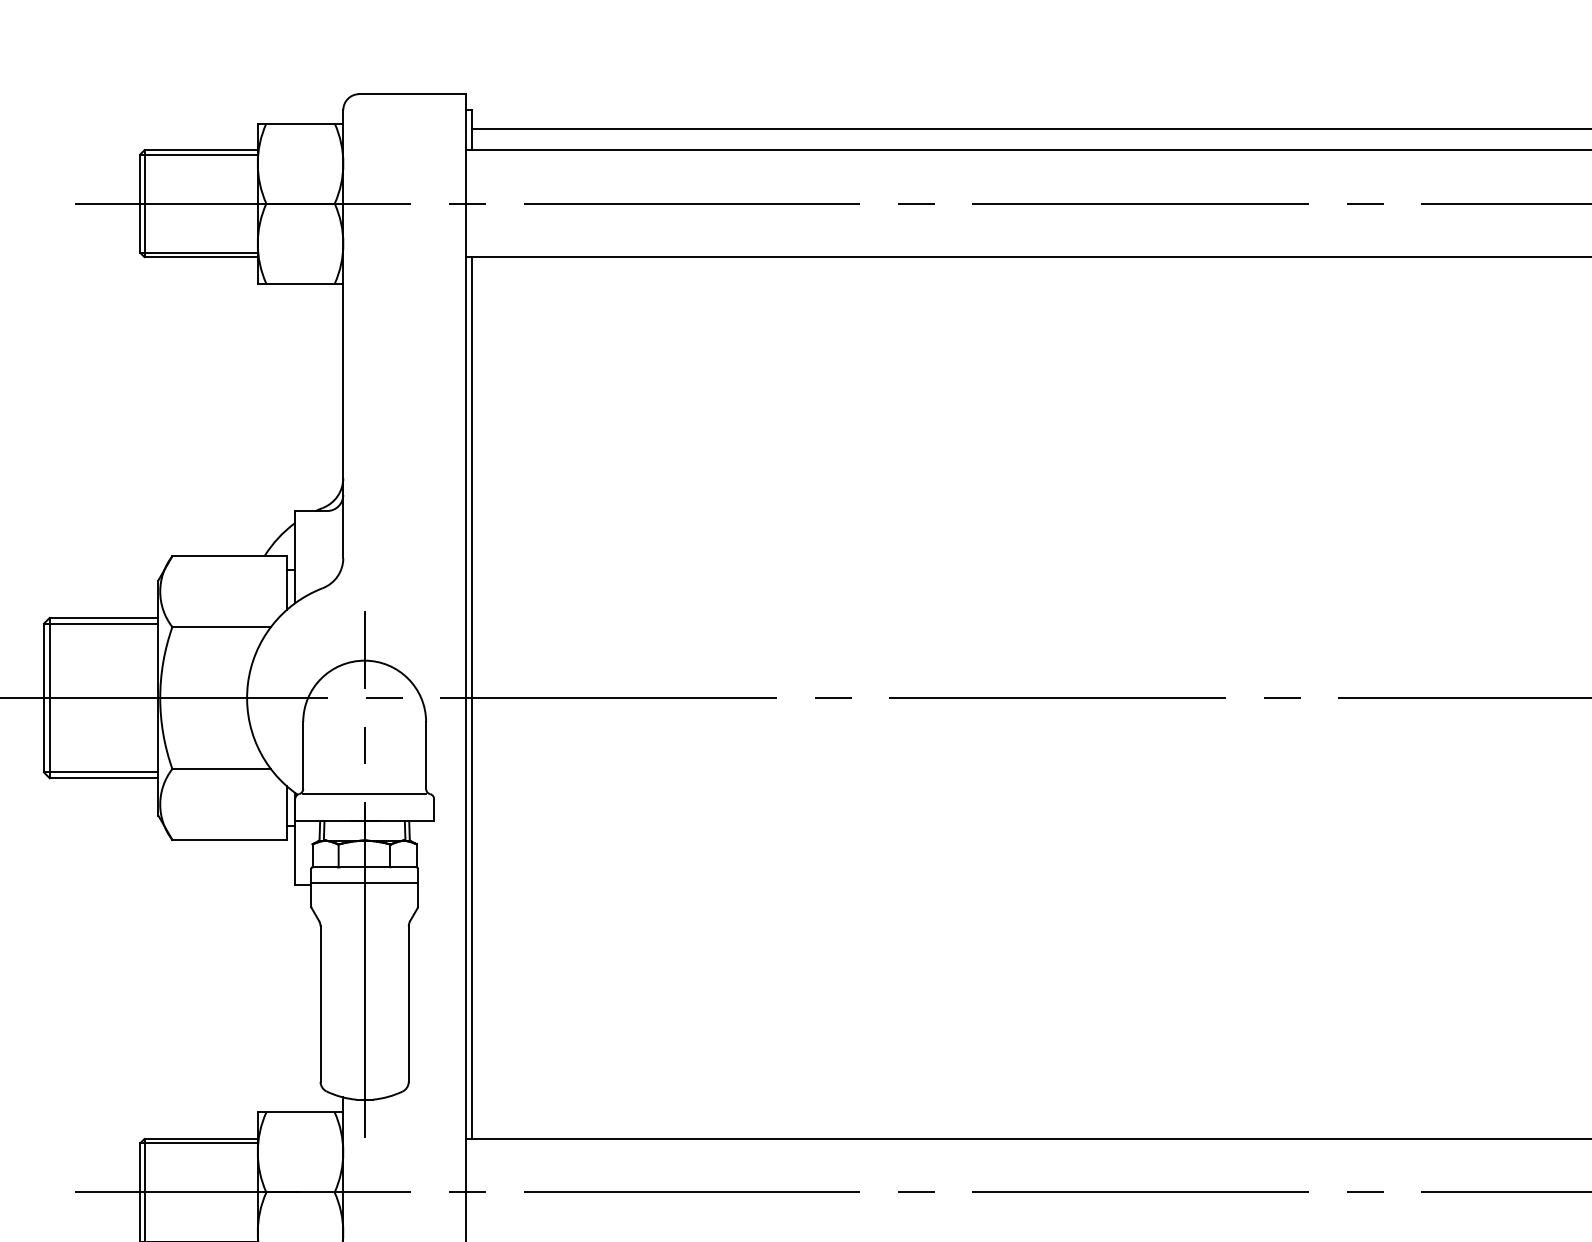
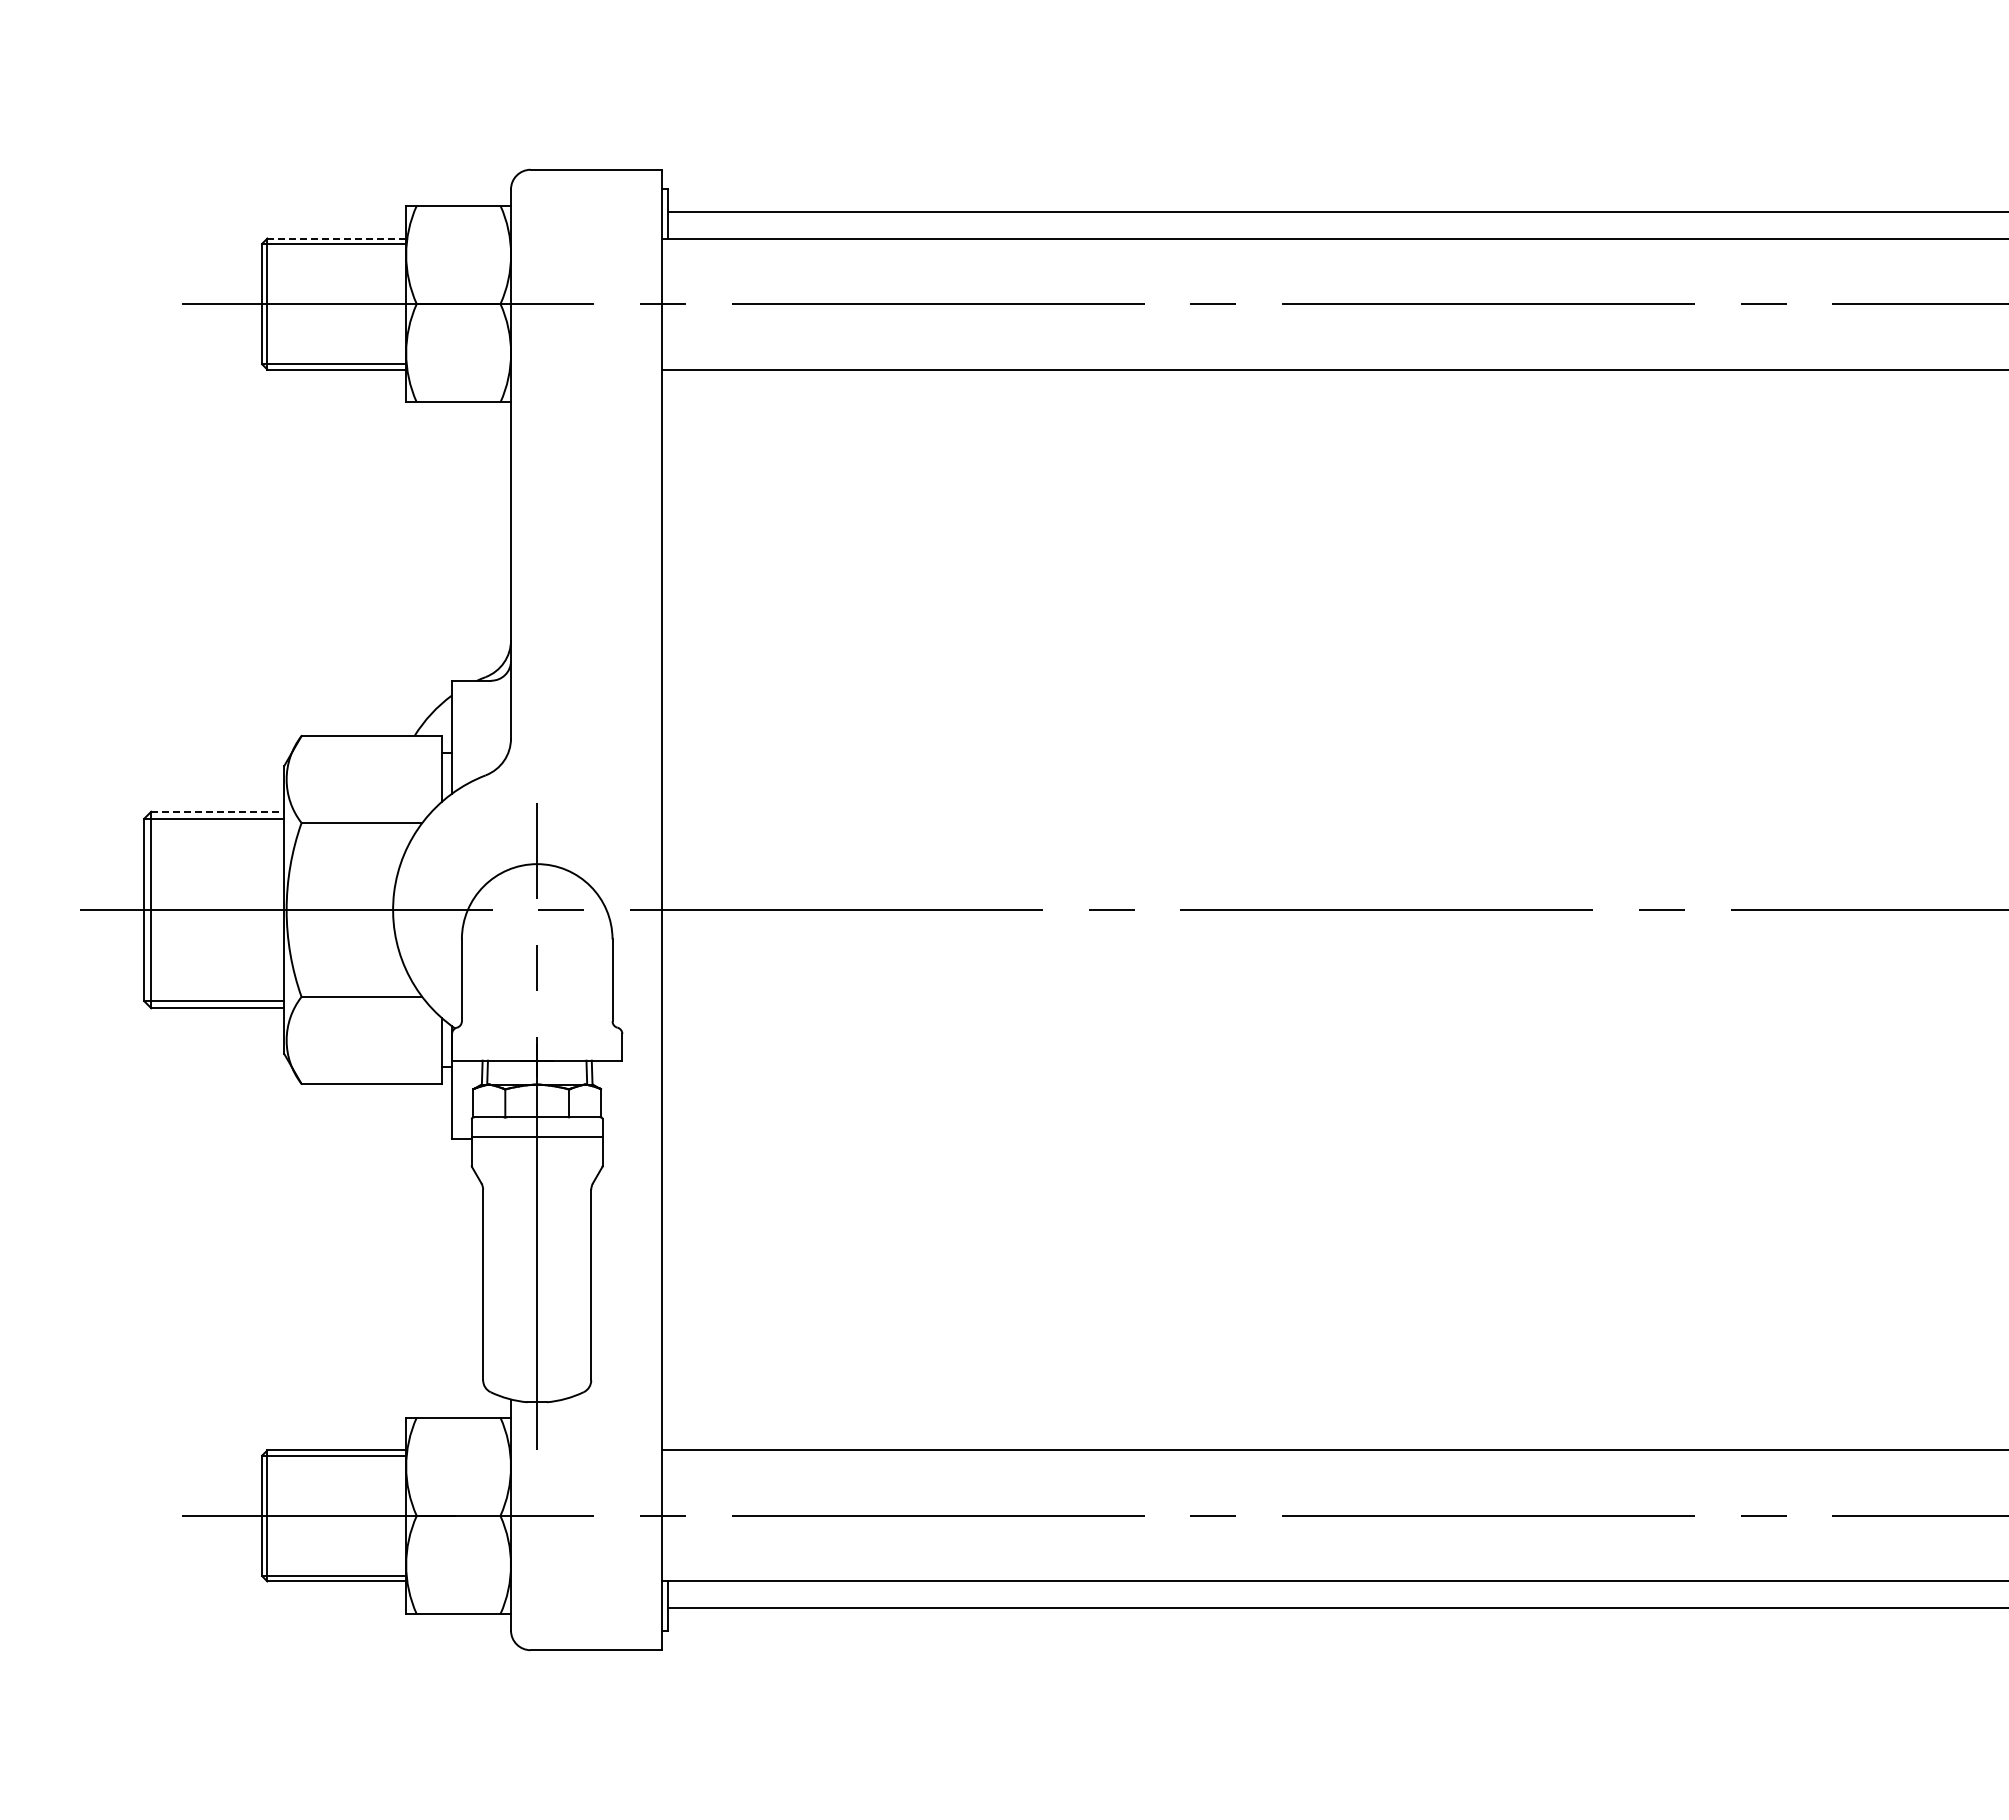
line: (201, 150) -> (337, 238), solid -> dashed
line: (103, 617) -> (217, 811), solid -> dashed
line: (471, 697) -> (668, 909), removed
line: (364, 793) -> (536, 1027), removed

